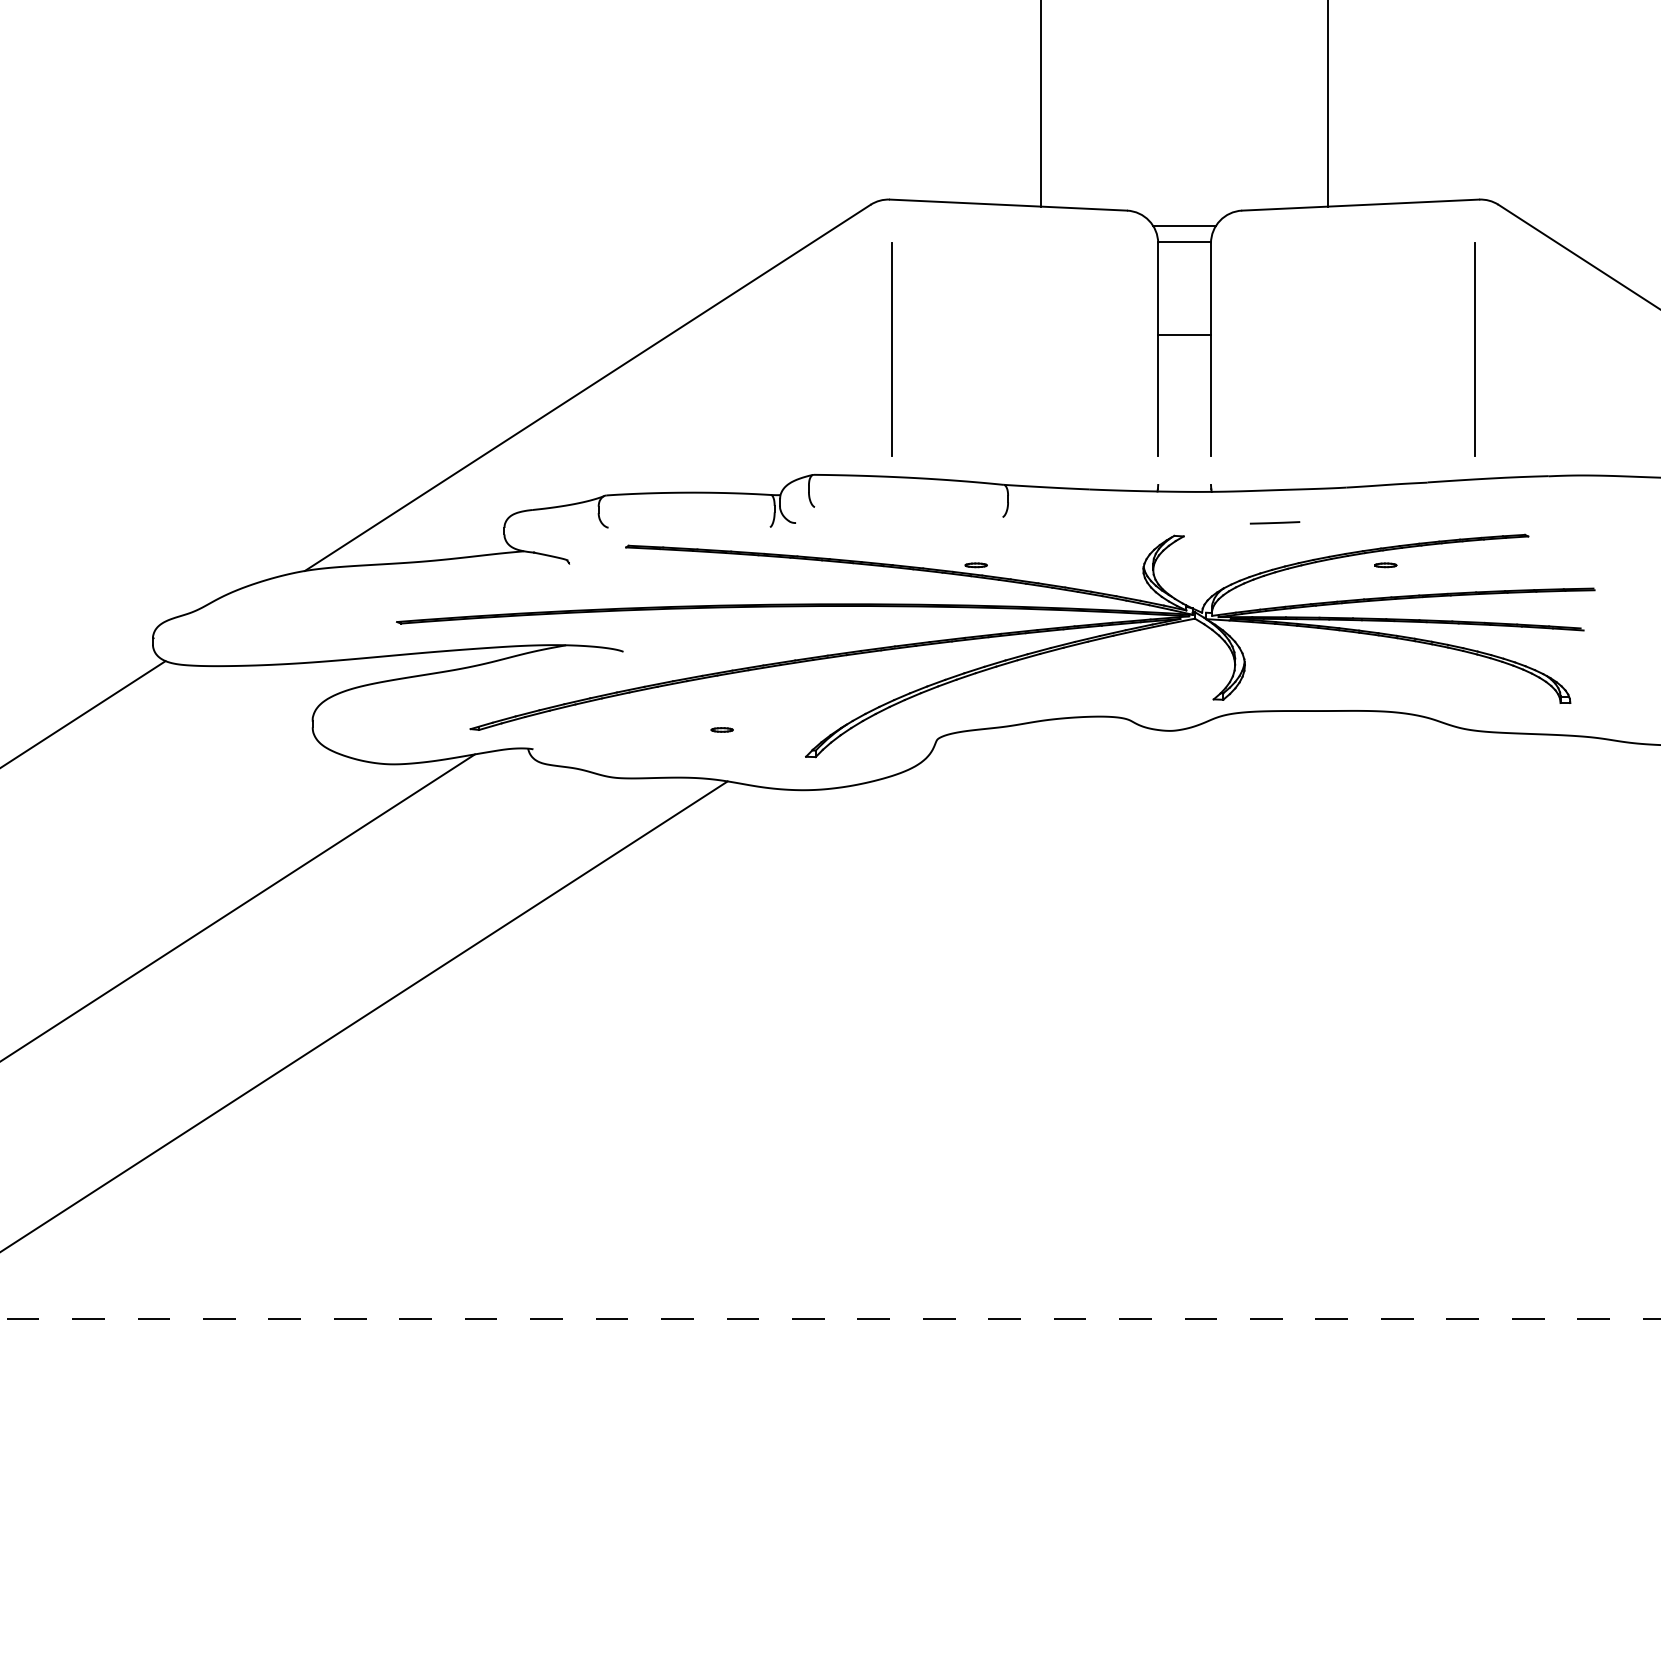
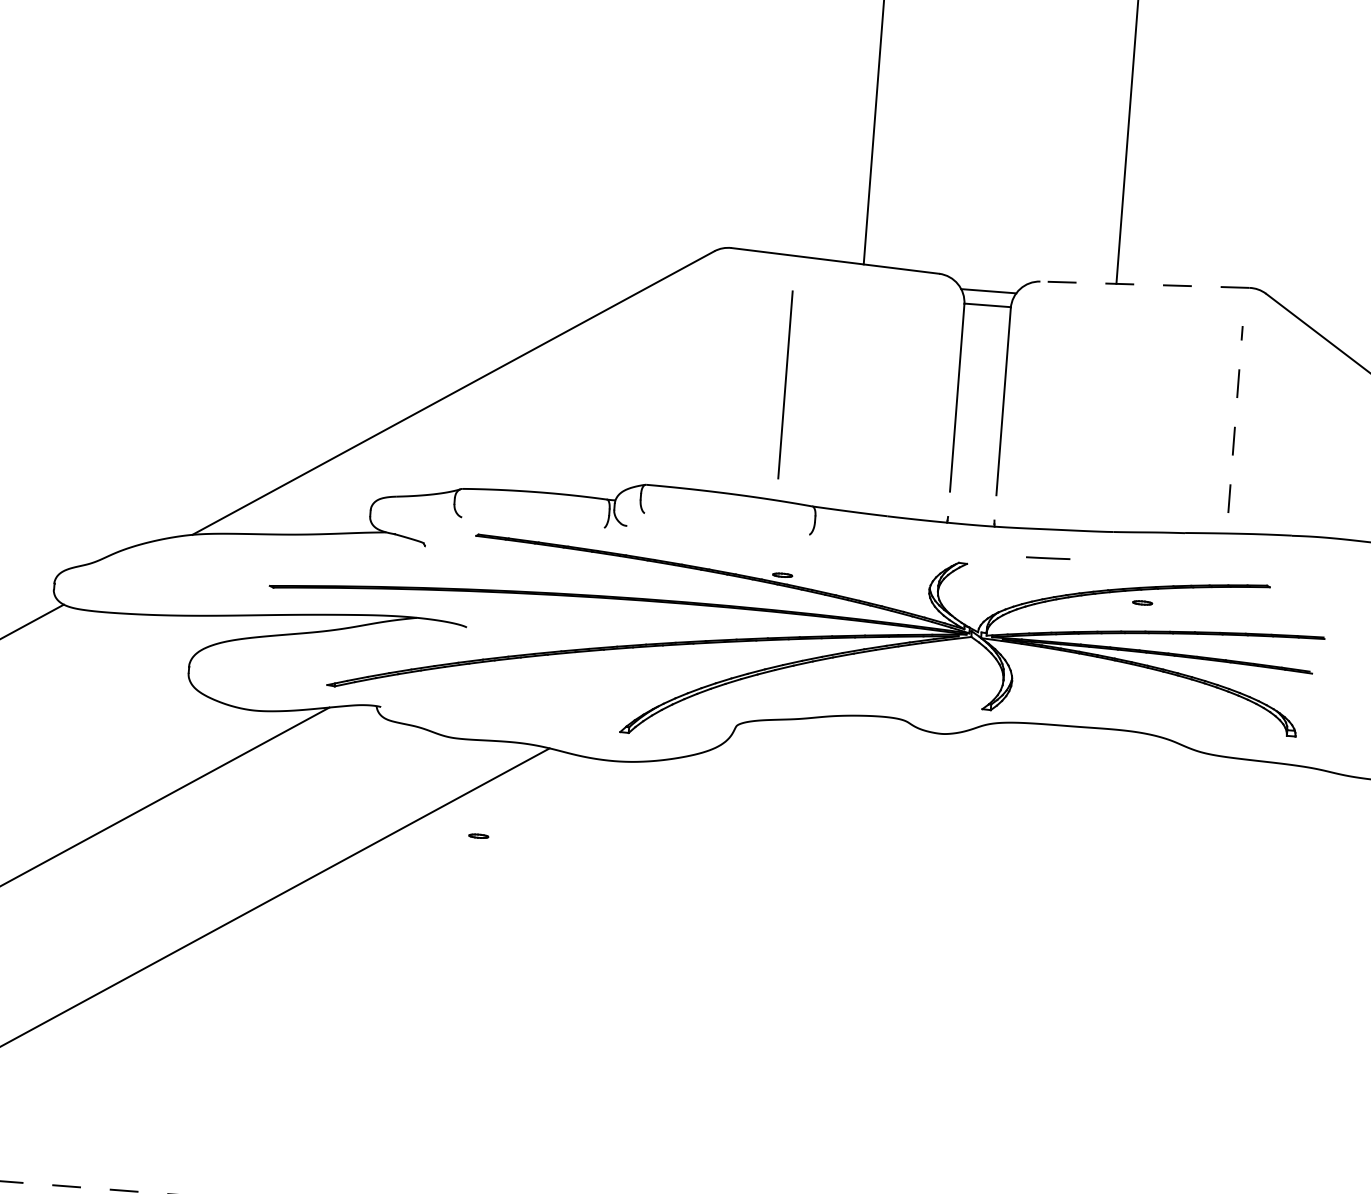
line: (1360, 205) -> (1144, 285), solid -> dashed
line: (1184, 335) -> (981, 387), removed
line: (891, 349) -> (785, 384), moved
line: (1474, 349) -> (1235, 419), solid -> dashed
part: (721, 729) -> (478, 835), moved

